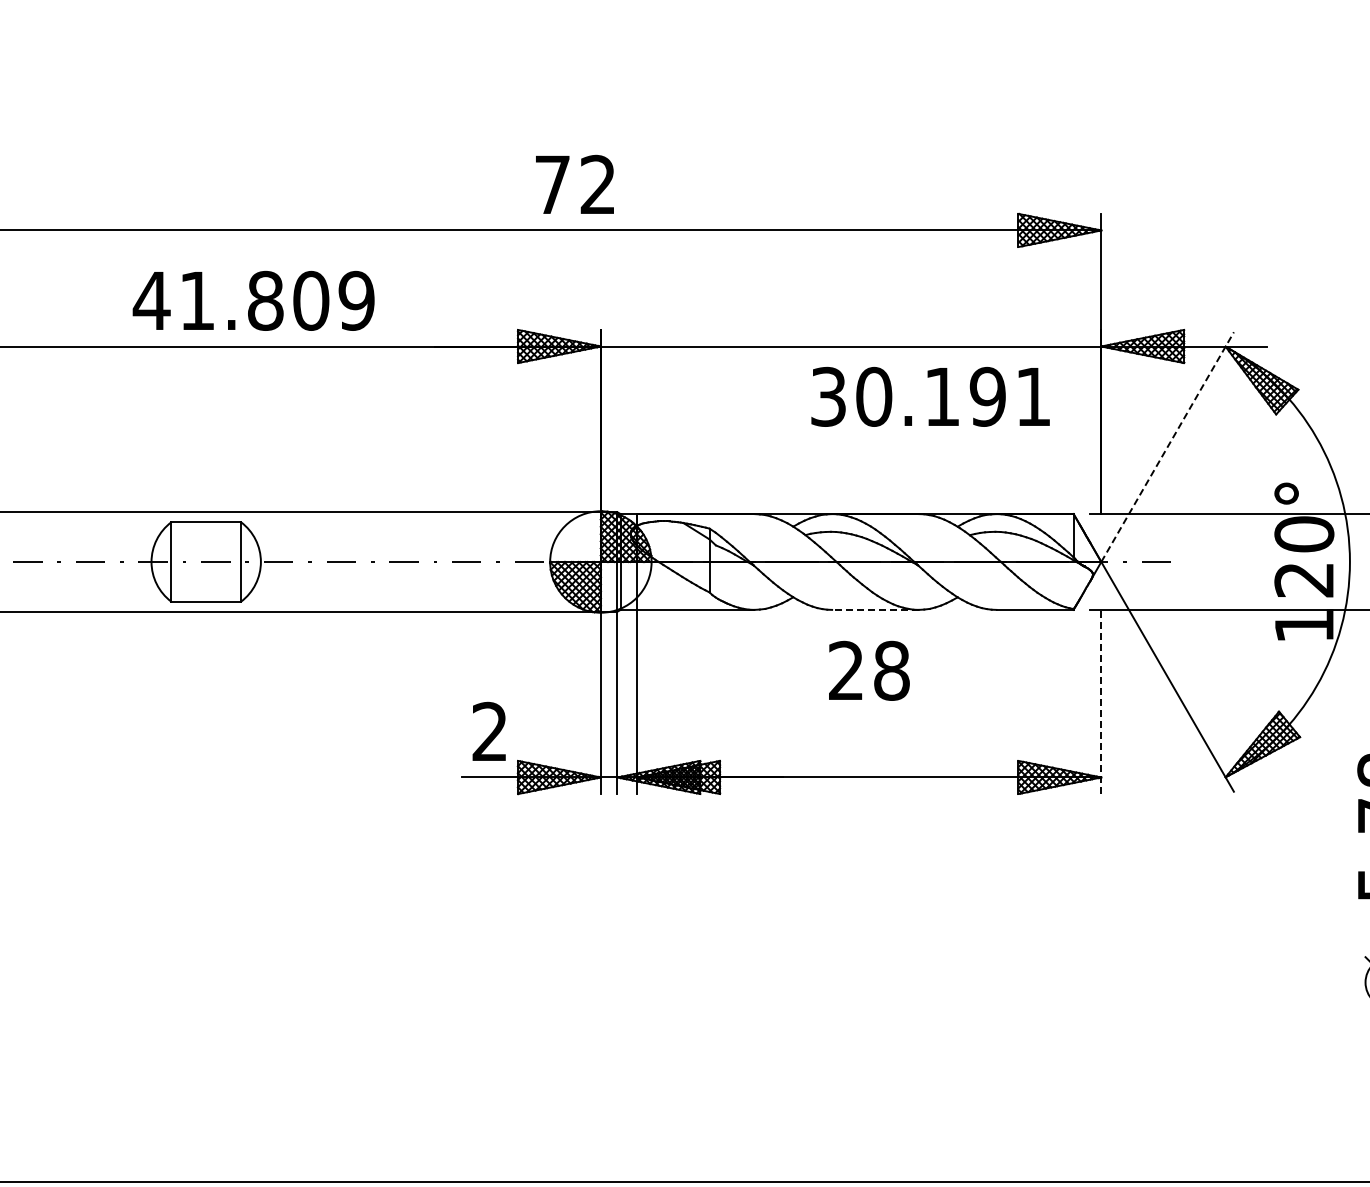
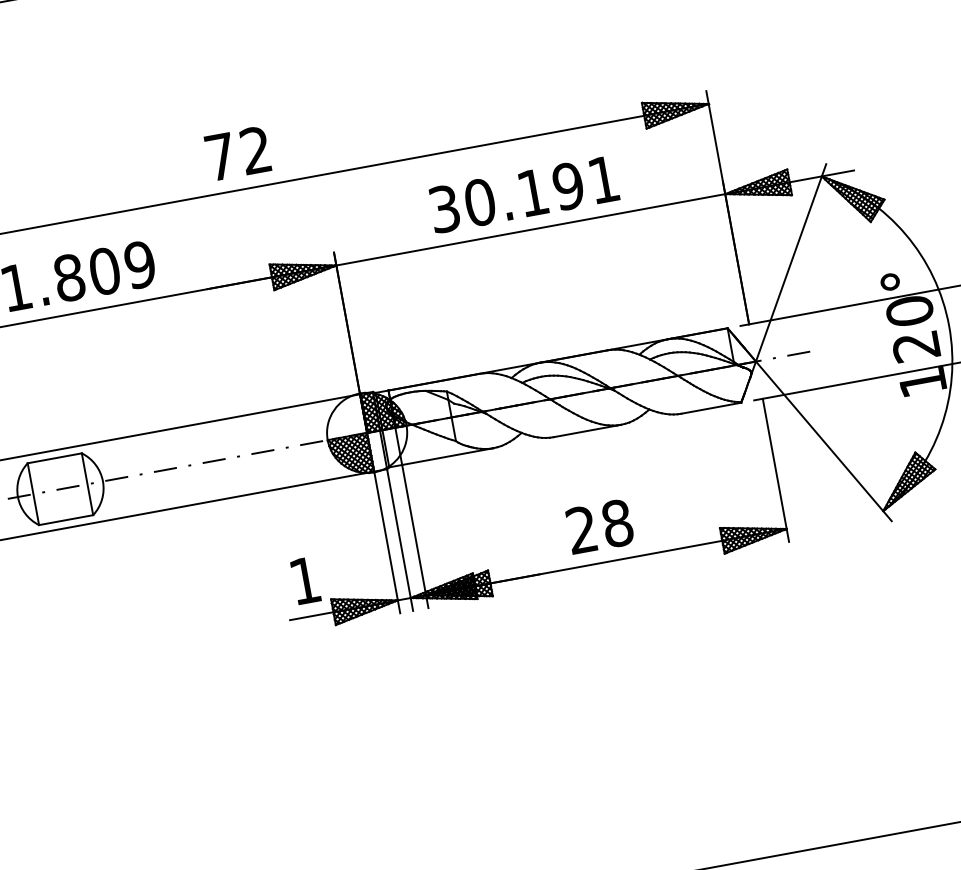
text: (574, 183) -> (237, 152), moved
text: (930, 396) -> (523, 194), moved
line: (1167, 447) -> (791, 263), dashed -> solid
line: (874, 609) -> (586, 430), dashed -> solid
text: (869, 670) -> (600, 526), moved
line: (1101, 701) -> (776, 469), dashed -> solid
text: (489, 730) -> (304, 579), 2 -> 1

